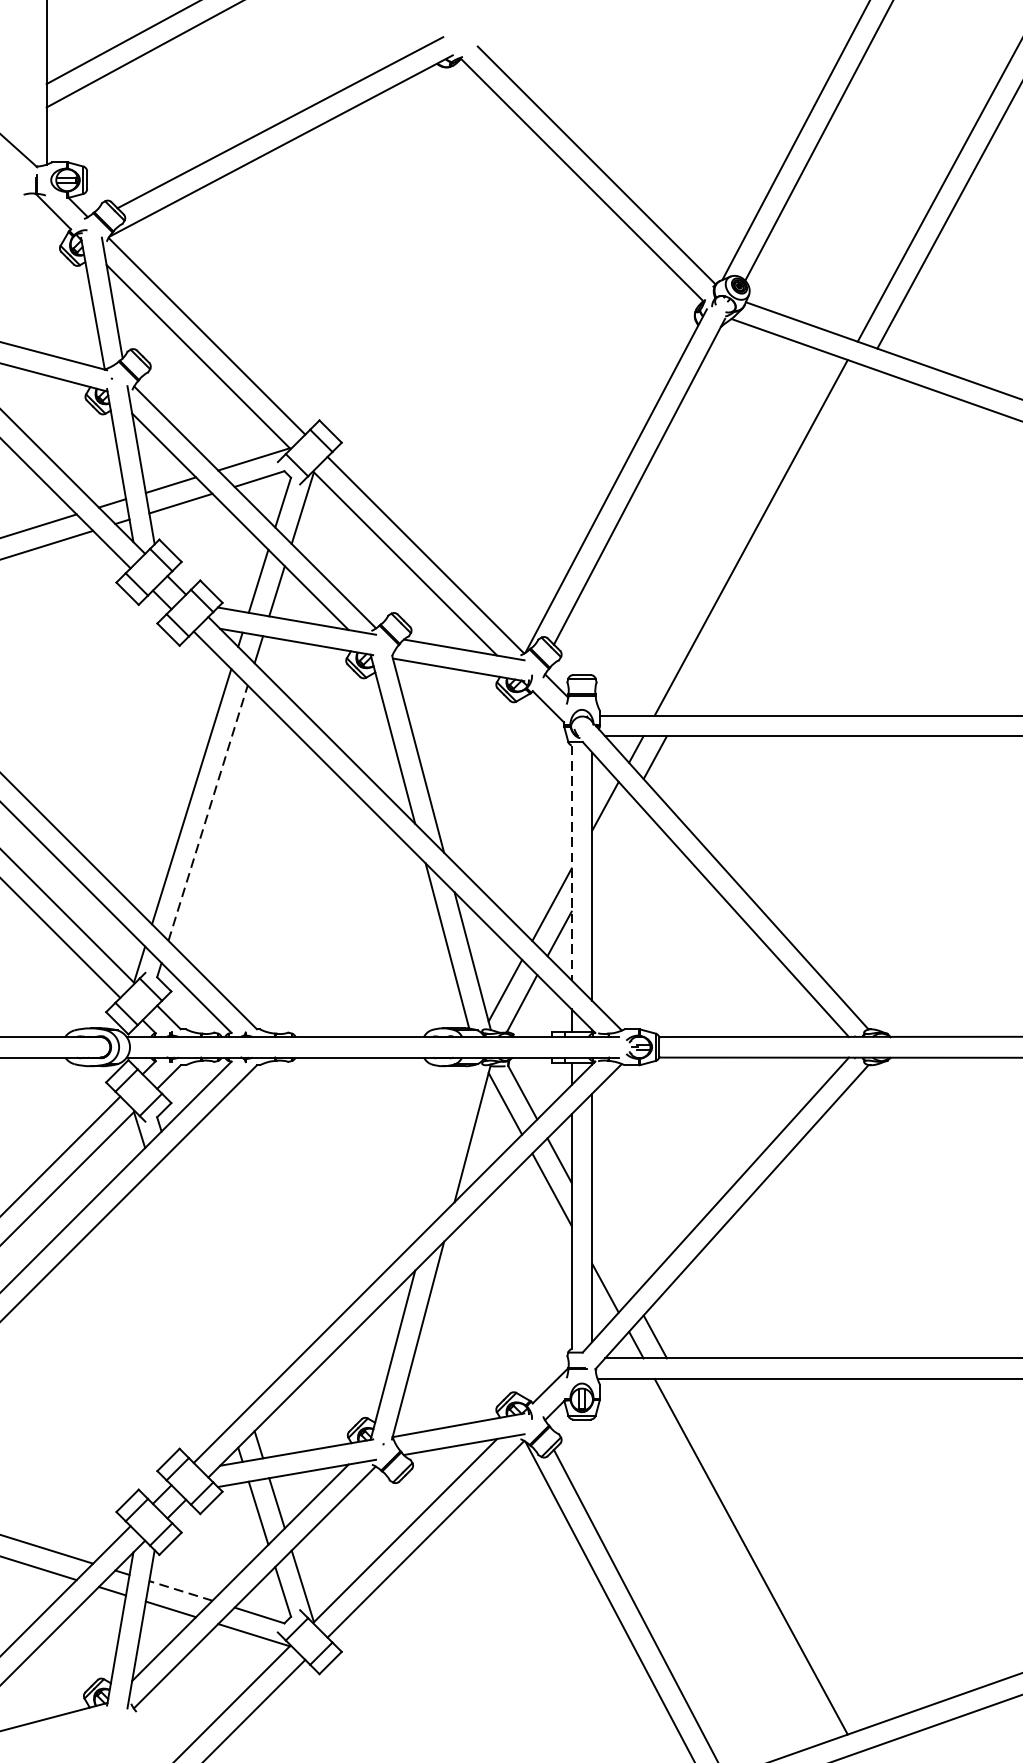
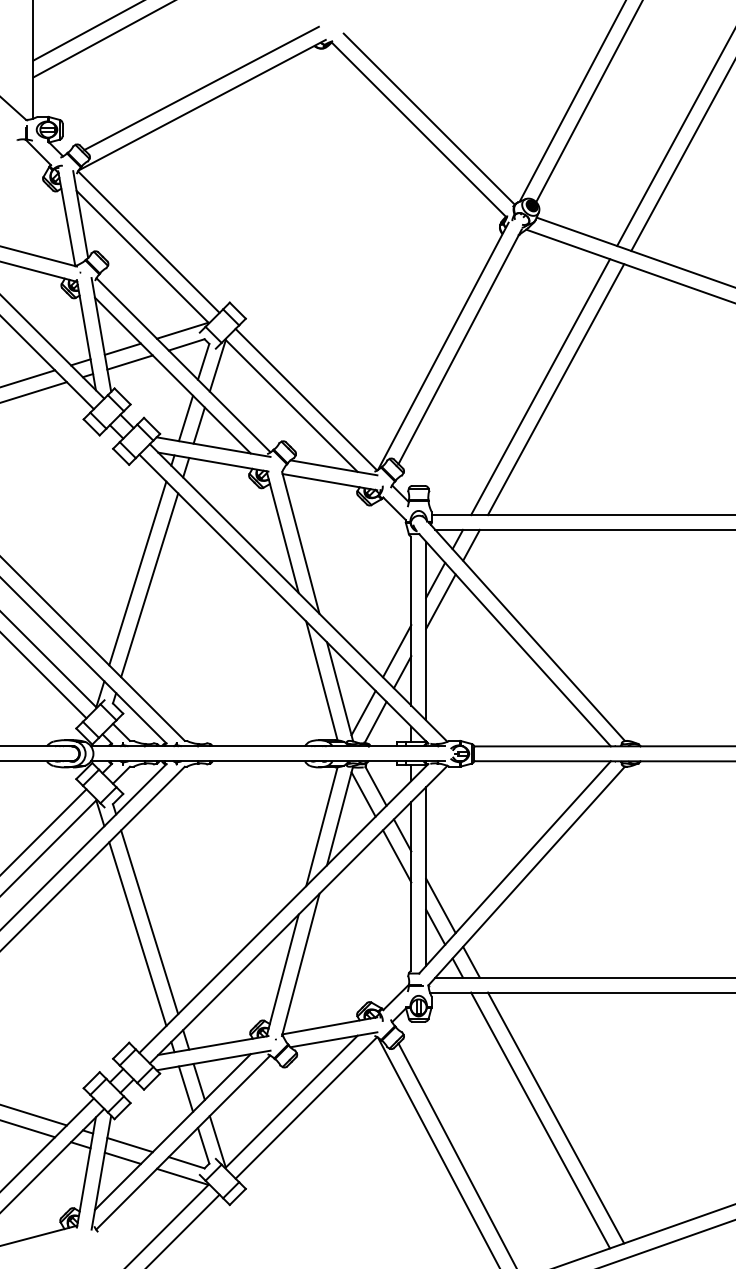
line: (772, 541) -> (555, 389), added
line: (207, 812) -> (149, 584), dashed -> solid
line: (612, 835) -> (440, 601), added
line: (571, 863) -> (411, 621), dashed -> solid
line: (446, 1148) -> (321, 826), added
line: (612, 1258) -> (440, 905), added
line: (207, 1281) -> (149, 922), added
line: (191, 1298) -> (137, 934), added
line: (772, 1552) -> (555, 1117), added
line: (181, 1591) -> (130, 1145), dashed -> solid

